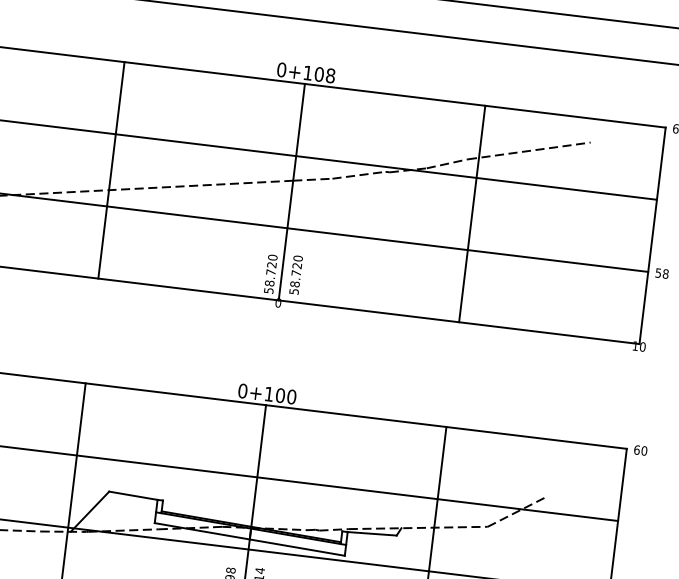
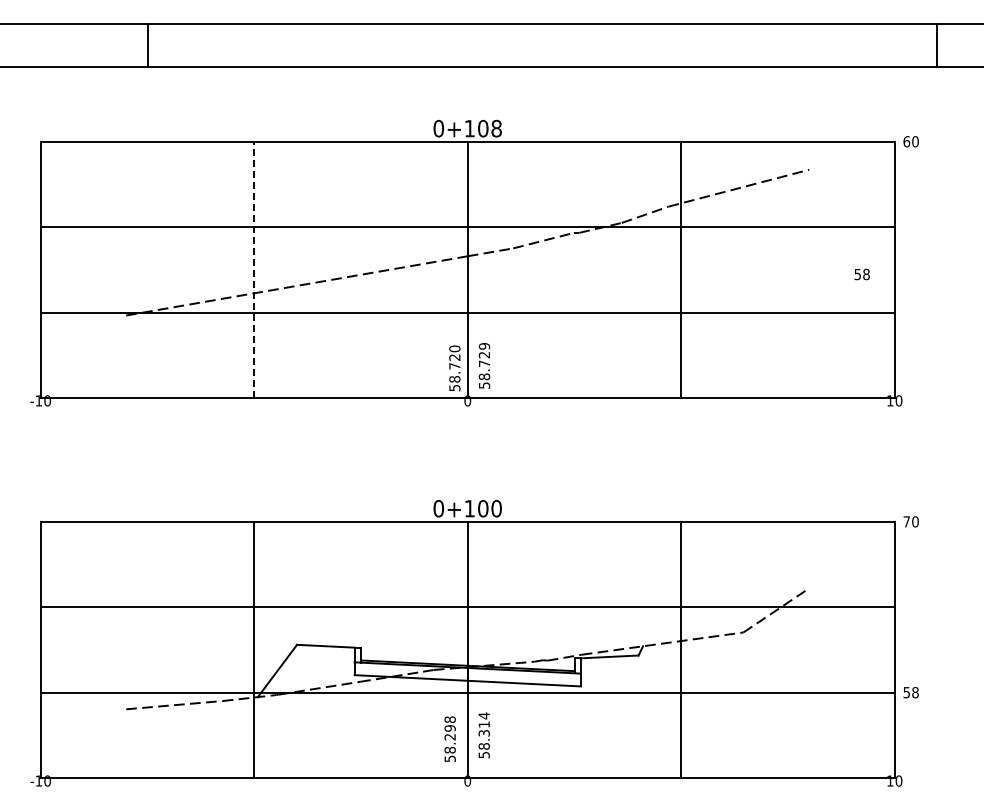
line: (111, 170) -> (254, 269), solid -> dashed
text: (298, 258) -> (484, 346), 58.720 -> 58.729
text: (661, 273) -> (861, 274), moved
text: (636, 449) -> (906, 521), 60 -> 70

